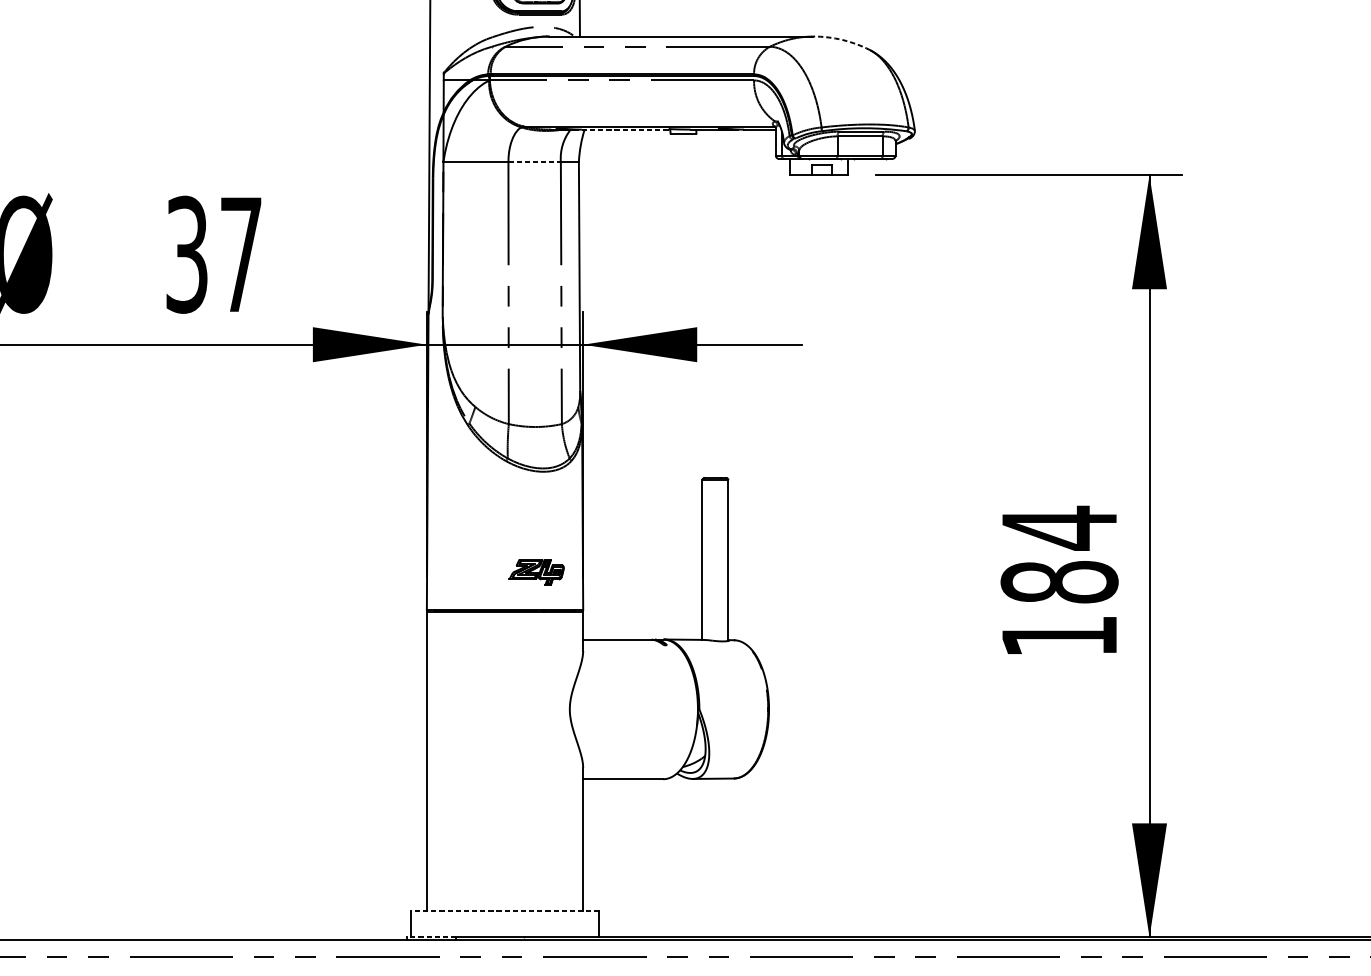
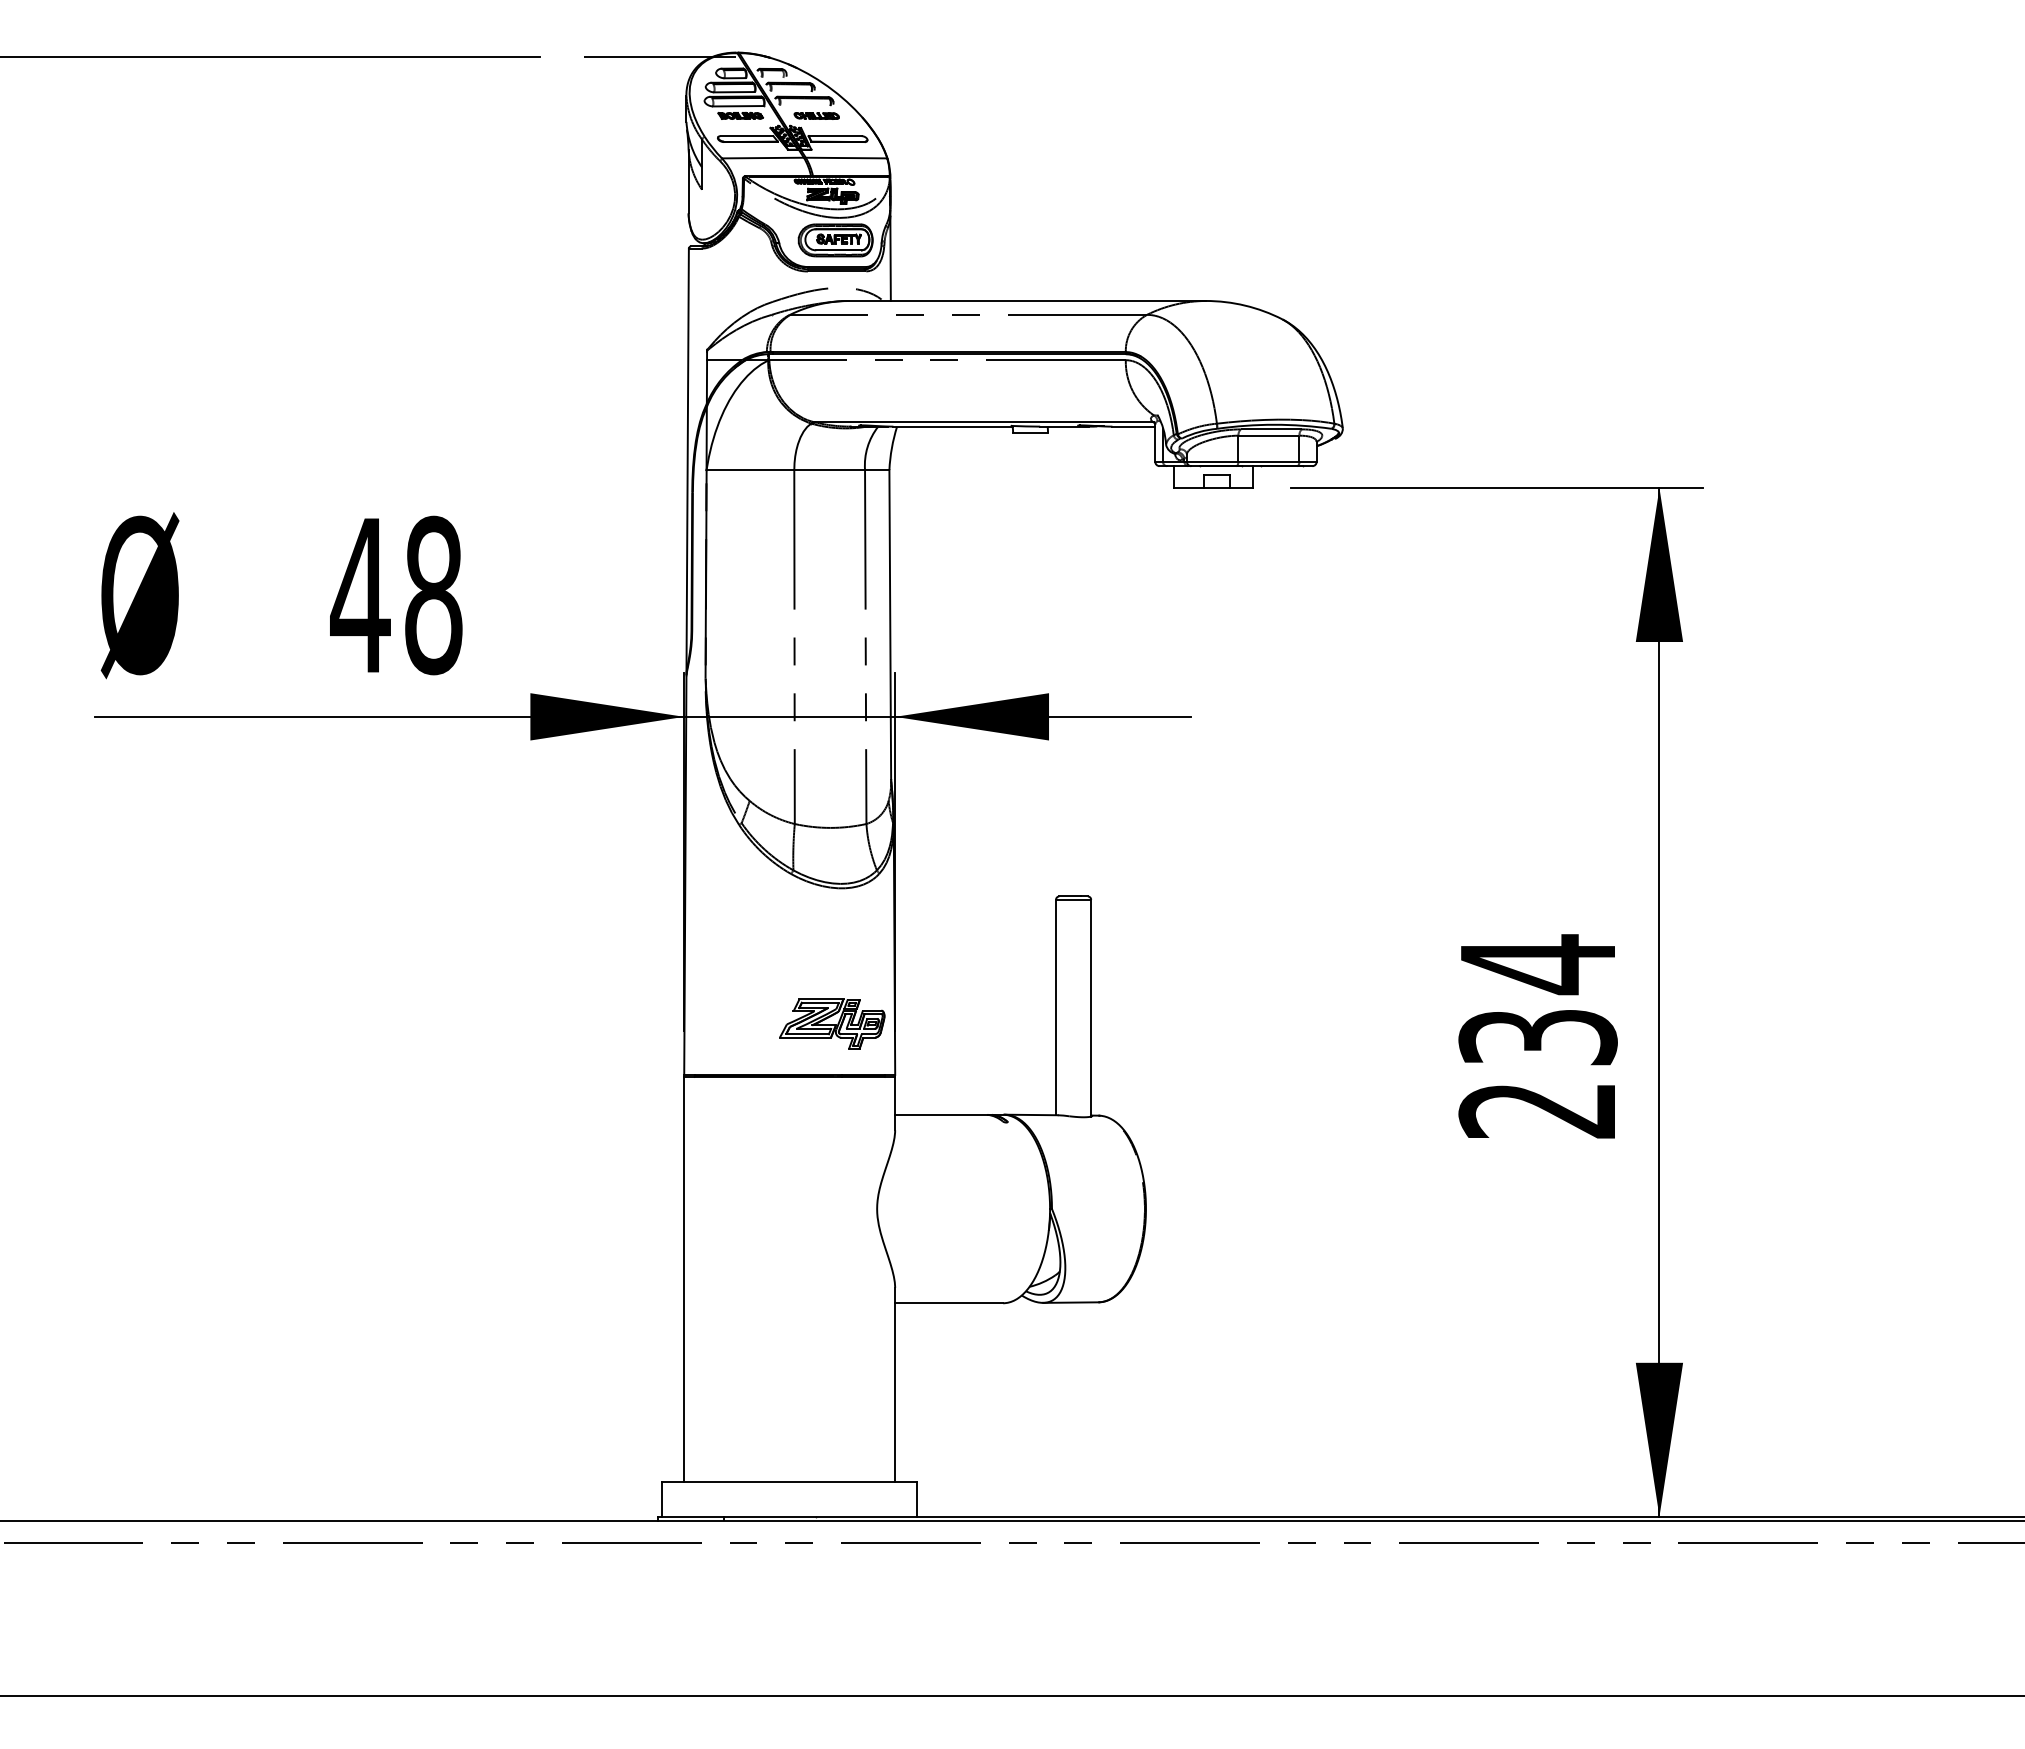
arc: (842, 39) -> (1245, 305), dashed -> solid
line: (626, 129) -> (953, 426), dashed -> solid
line: (535, 162) -> (830, 470), dashed -> solid
text: (213, 254) -> (396, 595), 37 -> 48
part: (536, 571) -> (832, 1023), size x1.43
text: (1059, 608) -> (1537, 1073), 184 -> 234
line: (504, 911) -> (789, 1481), dashed -> solid
line: (431, 937) -> (690, 1516), dashed -> solid

